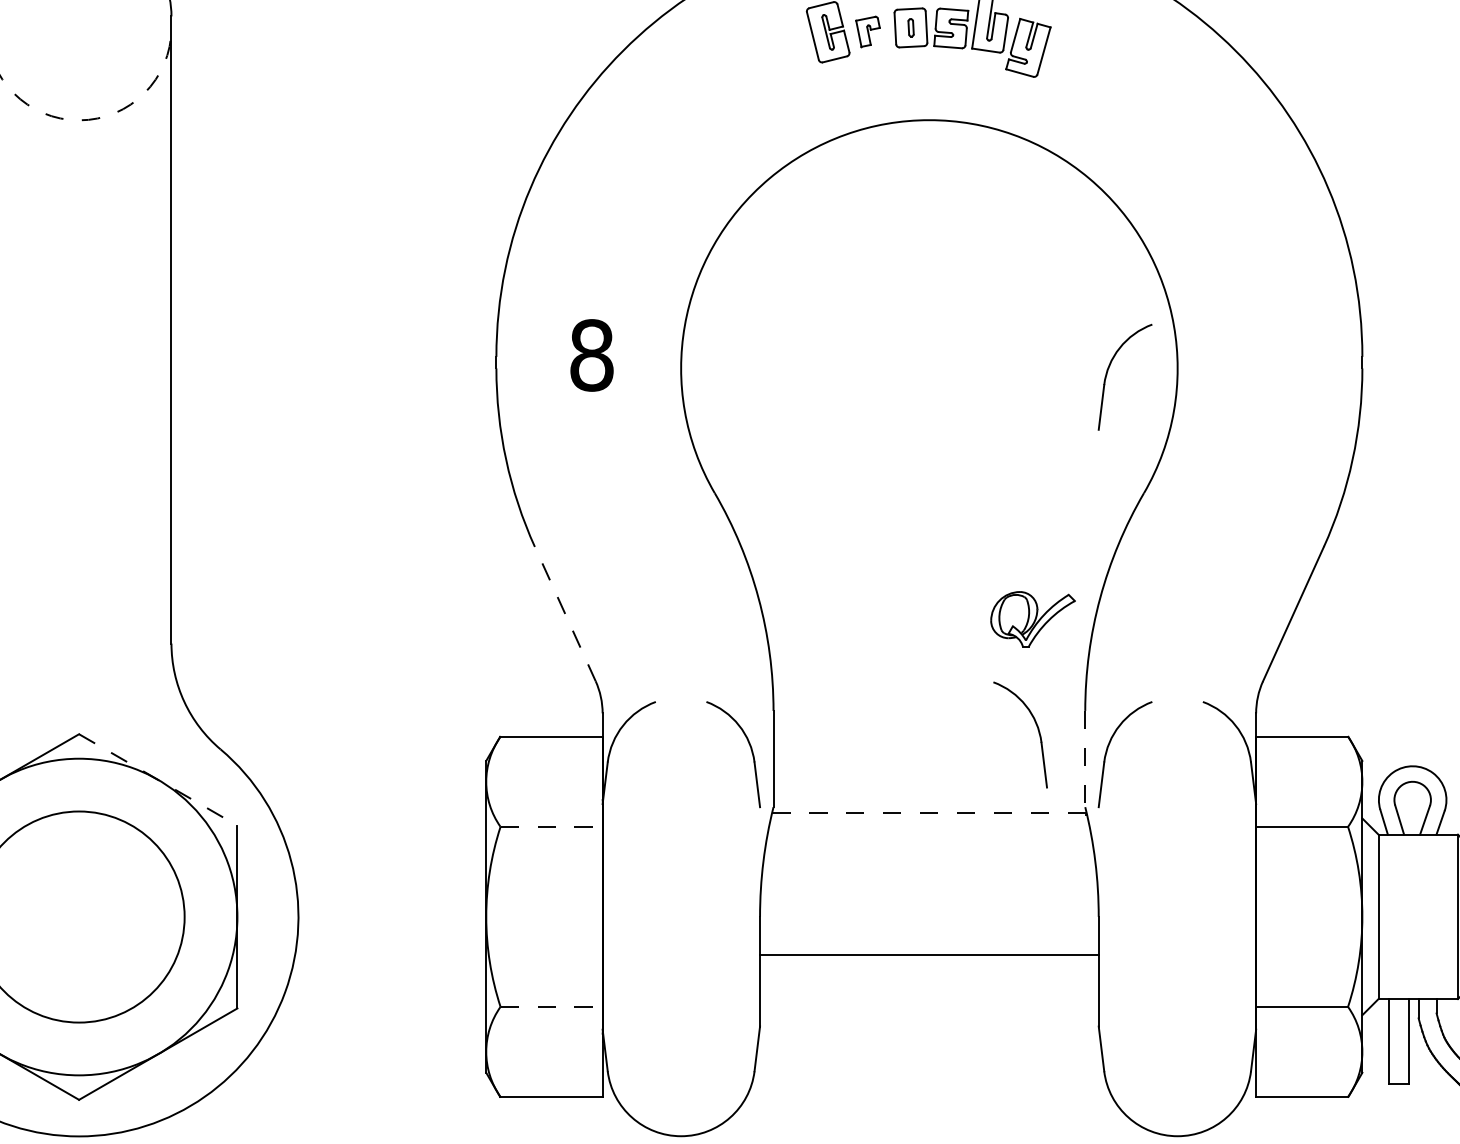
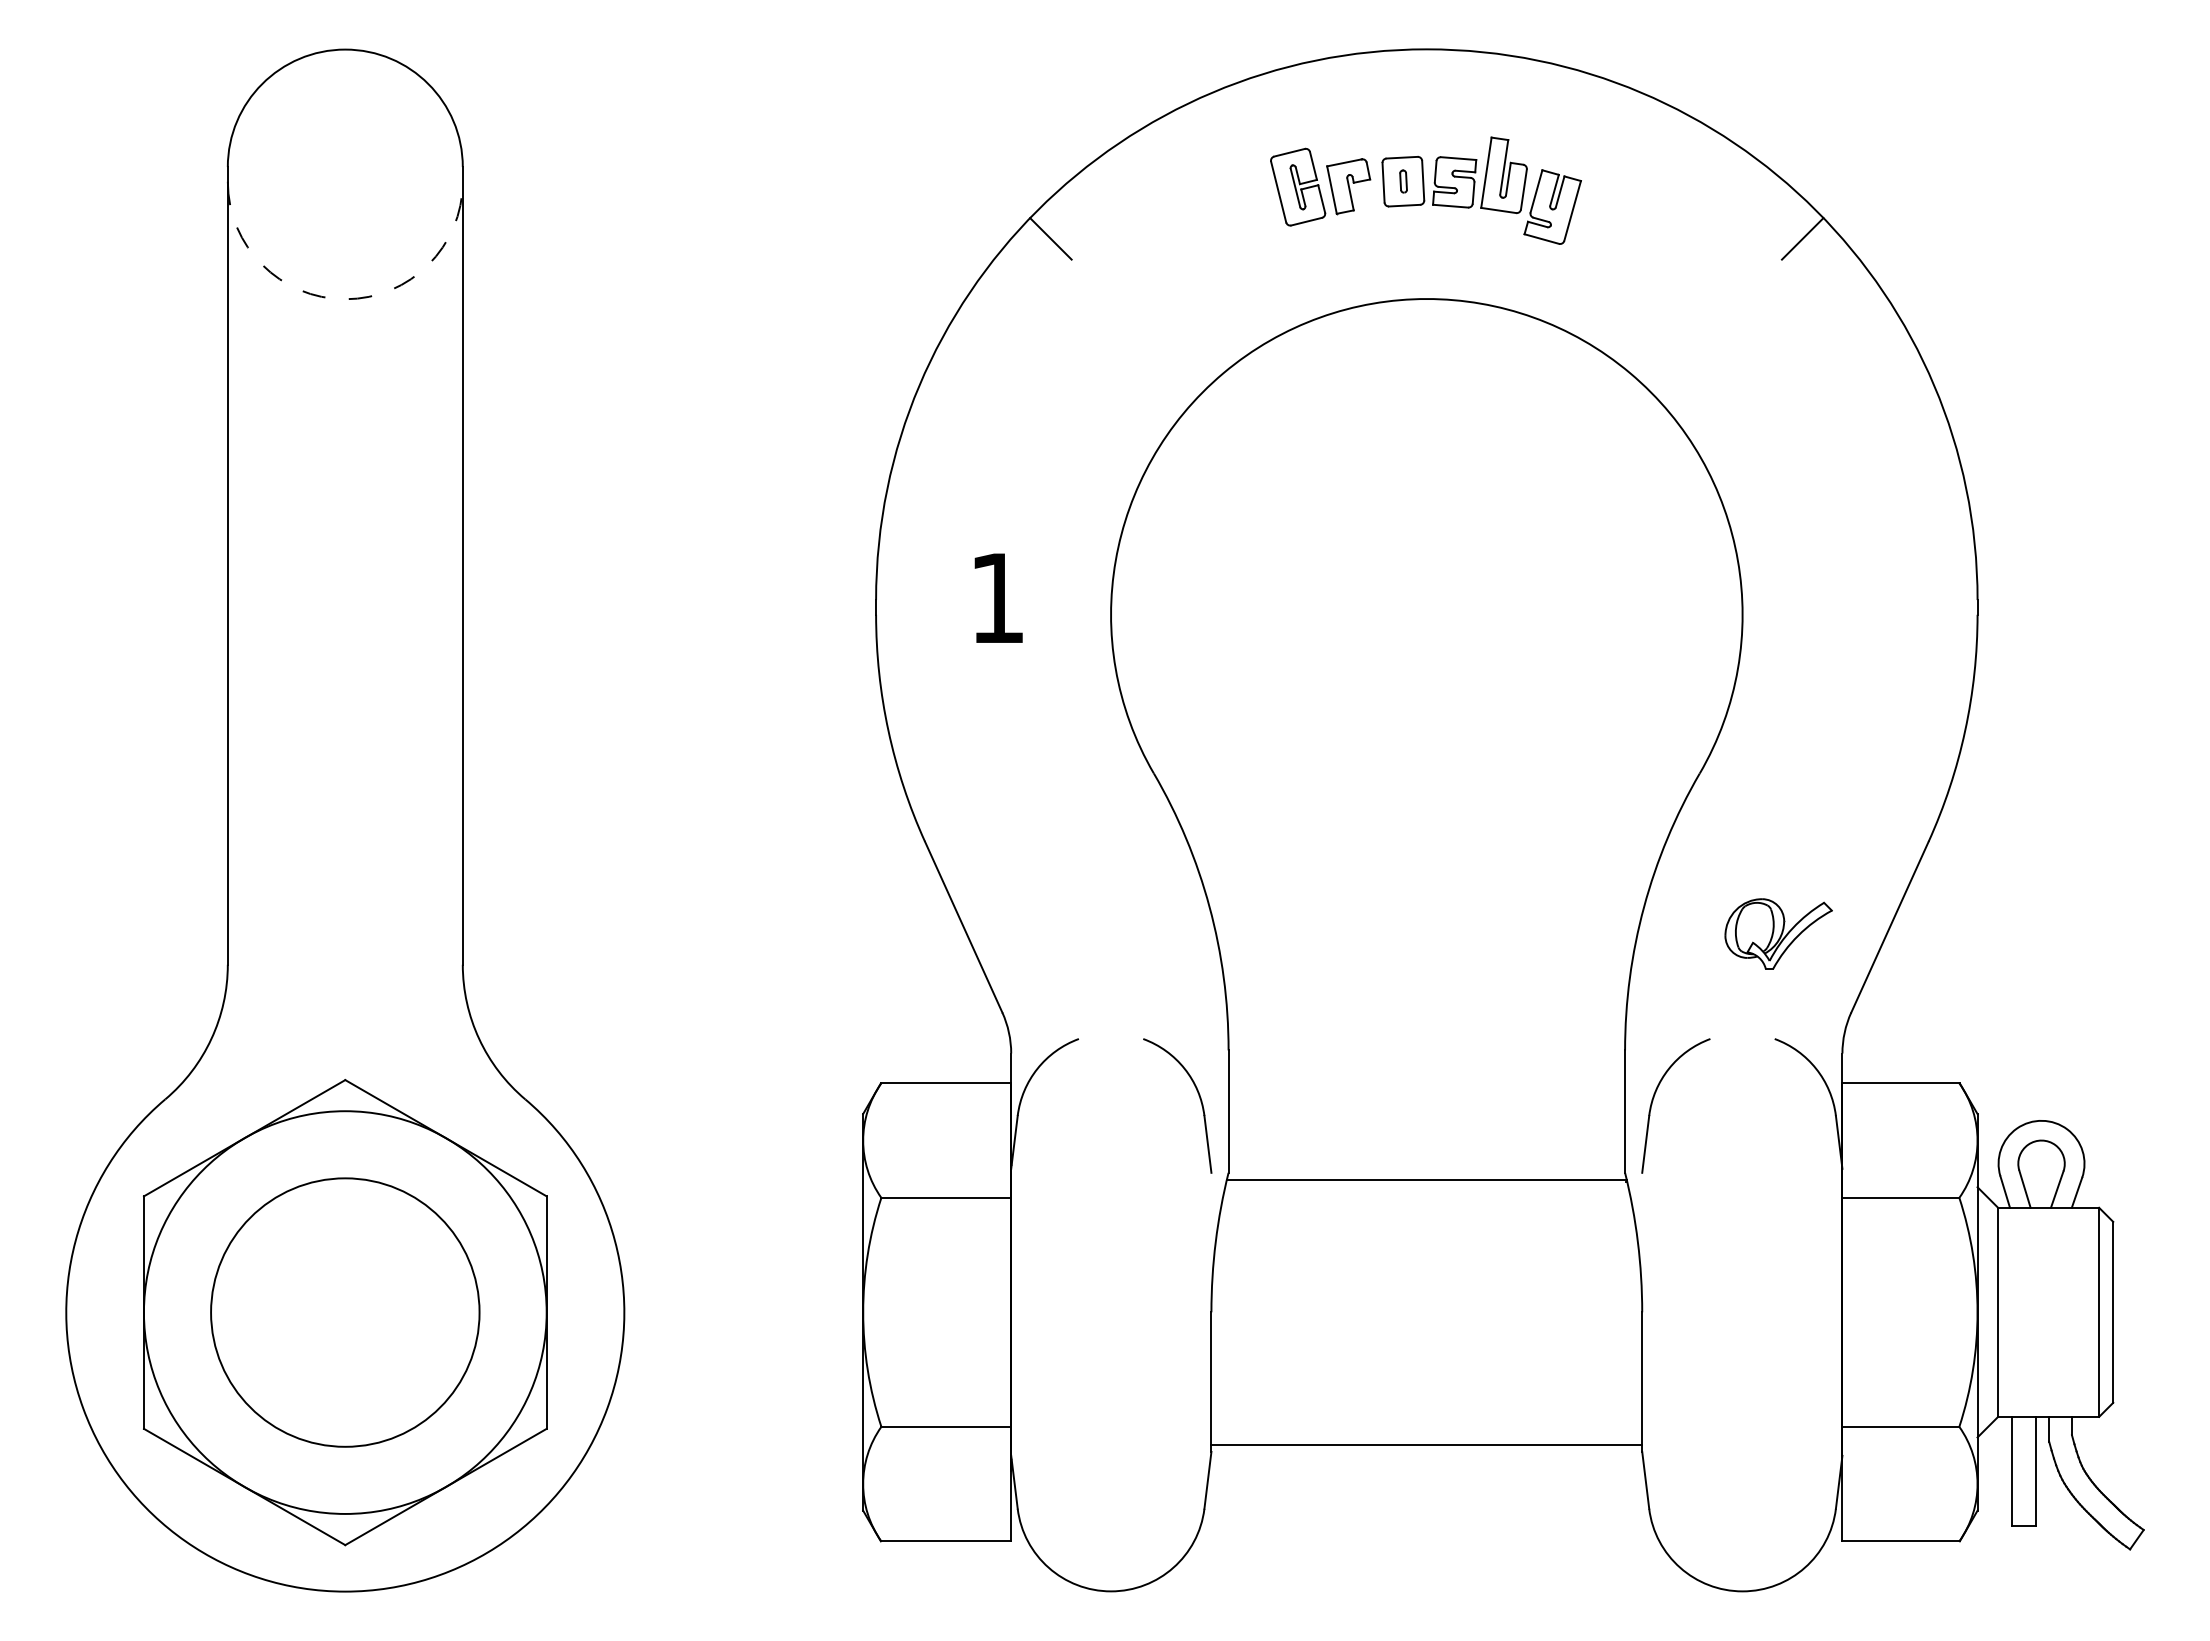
part: (867, 31) -> (1348, 186), size x1.43
line: (633, 72) -> (1050, 238), added
line: (1224, 72) -> (1802, 238), added
text: (591, 355) -> (997, 598), 8 -> 1
part: (1109, 368) -> (1655, 615), removed
line: (565, 614) -> (963, 927), dashed -> solid
part: (1032, 619) -> (1778, 933), moved
part: (1036, 727) -> (1563, 1071), removed
line: (1085, 759) -> (1625, 1112), dashed -> solid
line: (158, 780) -> (446, 1138), dashed -> solid
line: (929, 813) -> (1427, 1180), dashed -> solid
line: (551, 826) -> (946, 1197), dashed -> solid
line: (929, 954) -> (1426, 1444), moved
line: (551, 1006) -> (946, 1426), dashed -> solid

